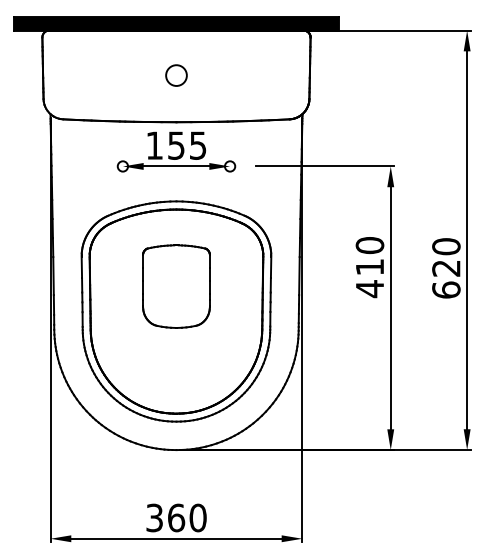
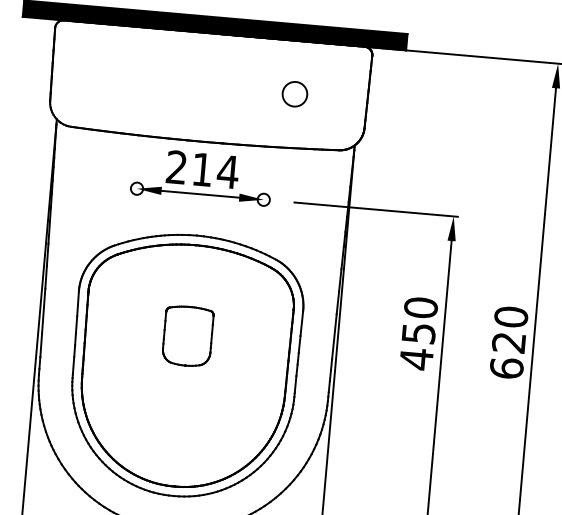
circle: (176, 75) -> (294, 94), moved
text: (176, 145) -> (202, 169), 155 -> 214
text: (370, 267) -> (419, 333), 410 -> 450
part: (176, 286) -> (187, 336), size x0.6

